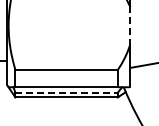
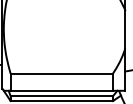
line: (130, 26) -> (125, 30), dashed -> solid
line: (67, 92) -> (62, 96), dashed -> solid

